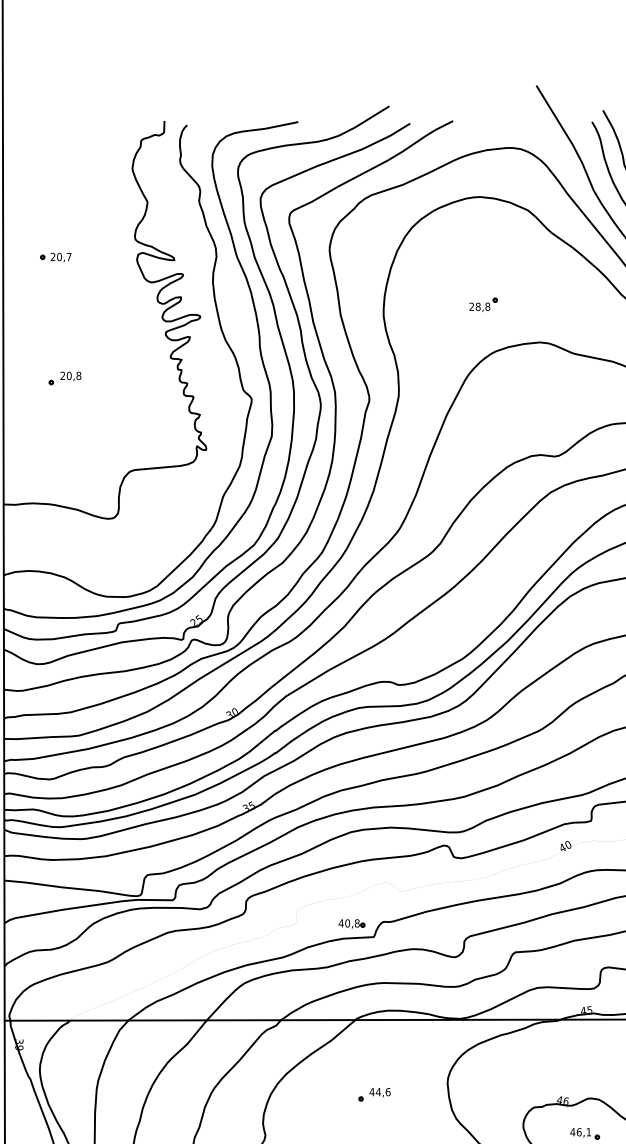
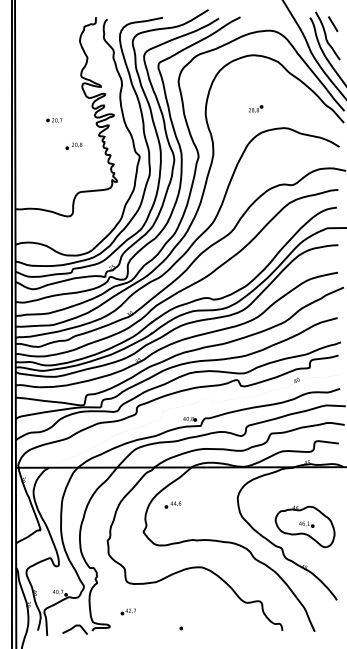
part: (55, 257) -> (54, 120), moved
part: (63, 377) -> (73, 145), moved
part: (373, 1094) -> (172, 504), moved

